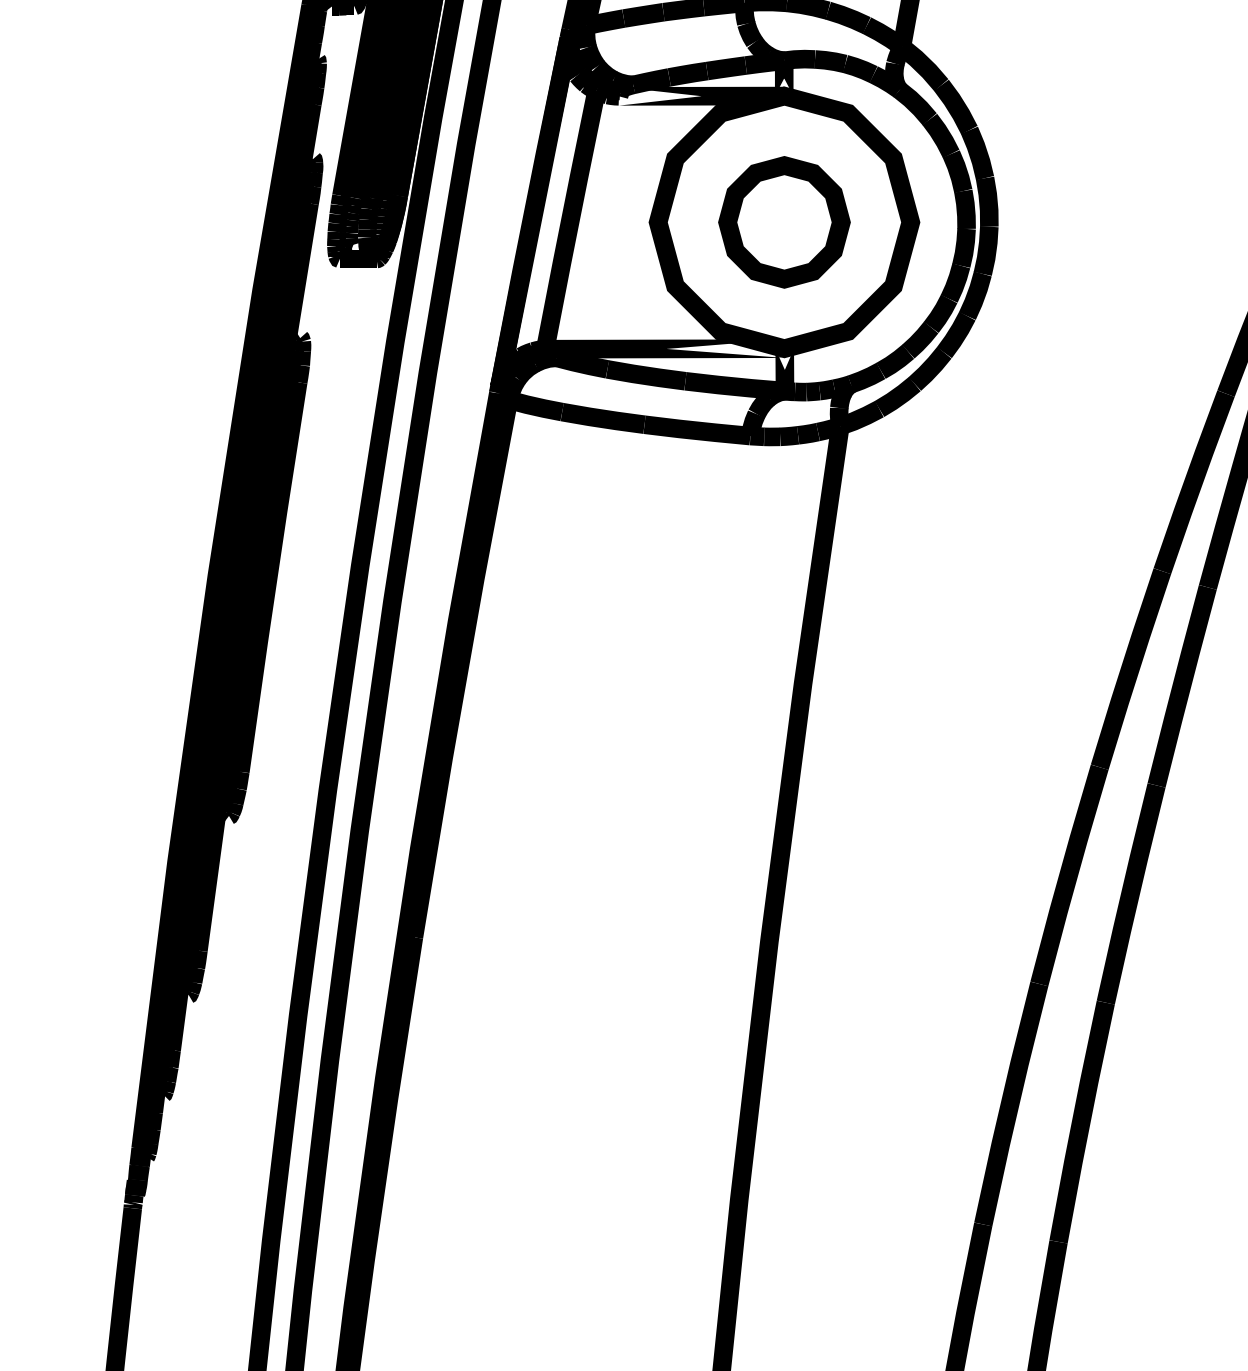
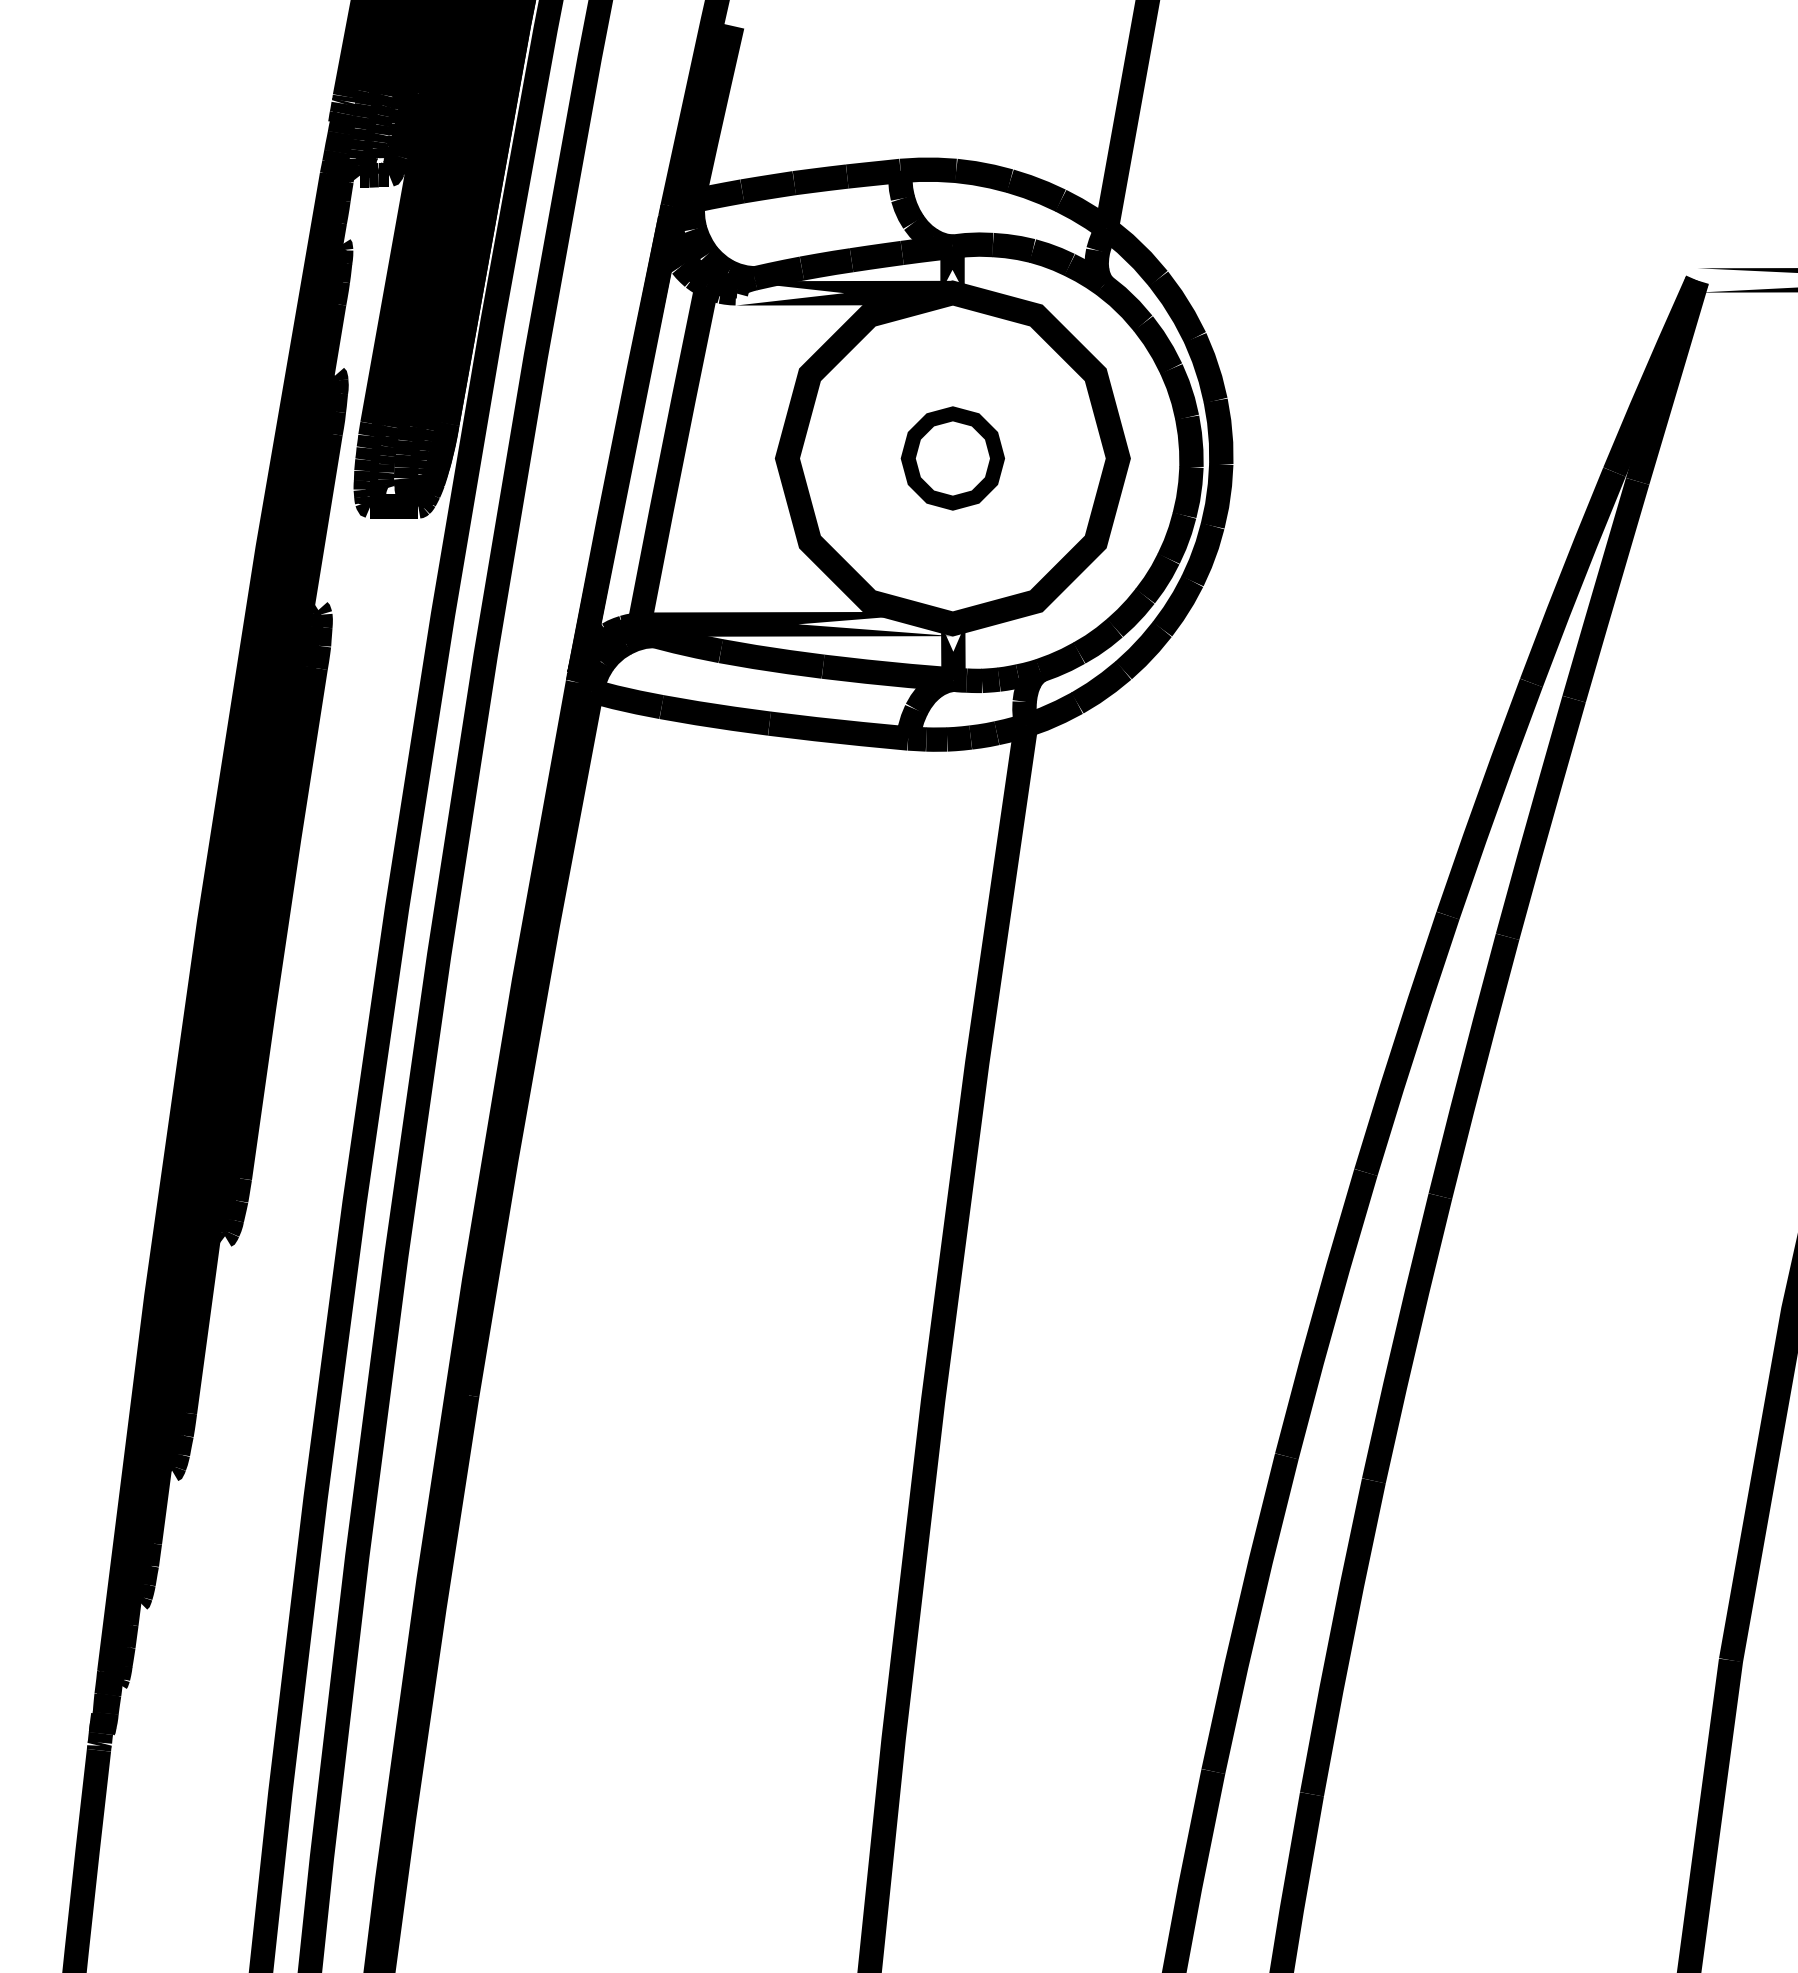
part: (784, 222) -> (952, 458), size x0.6

